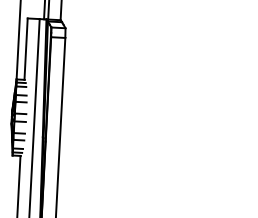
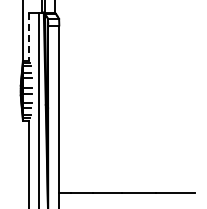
line: (26, 50) -> (29, 37), solid -> dashed

